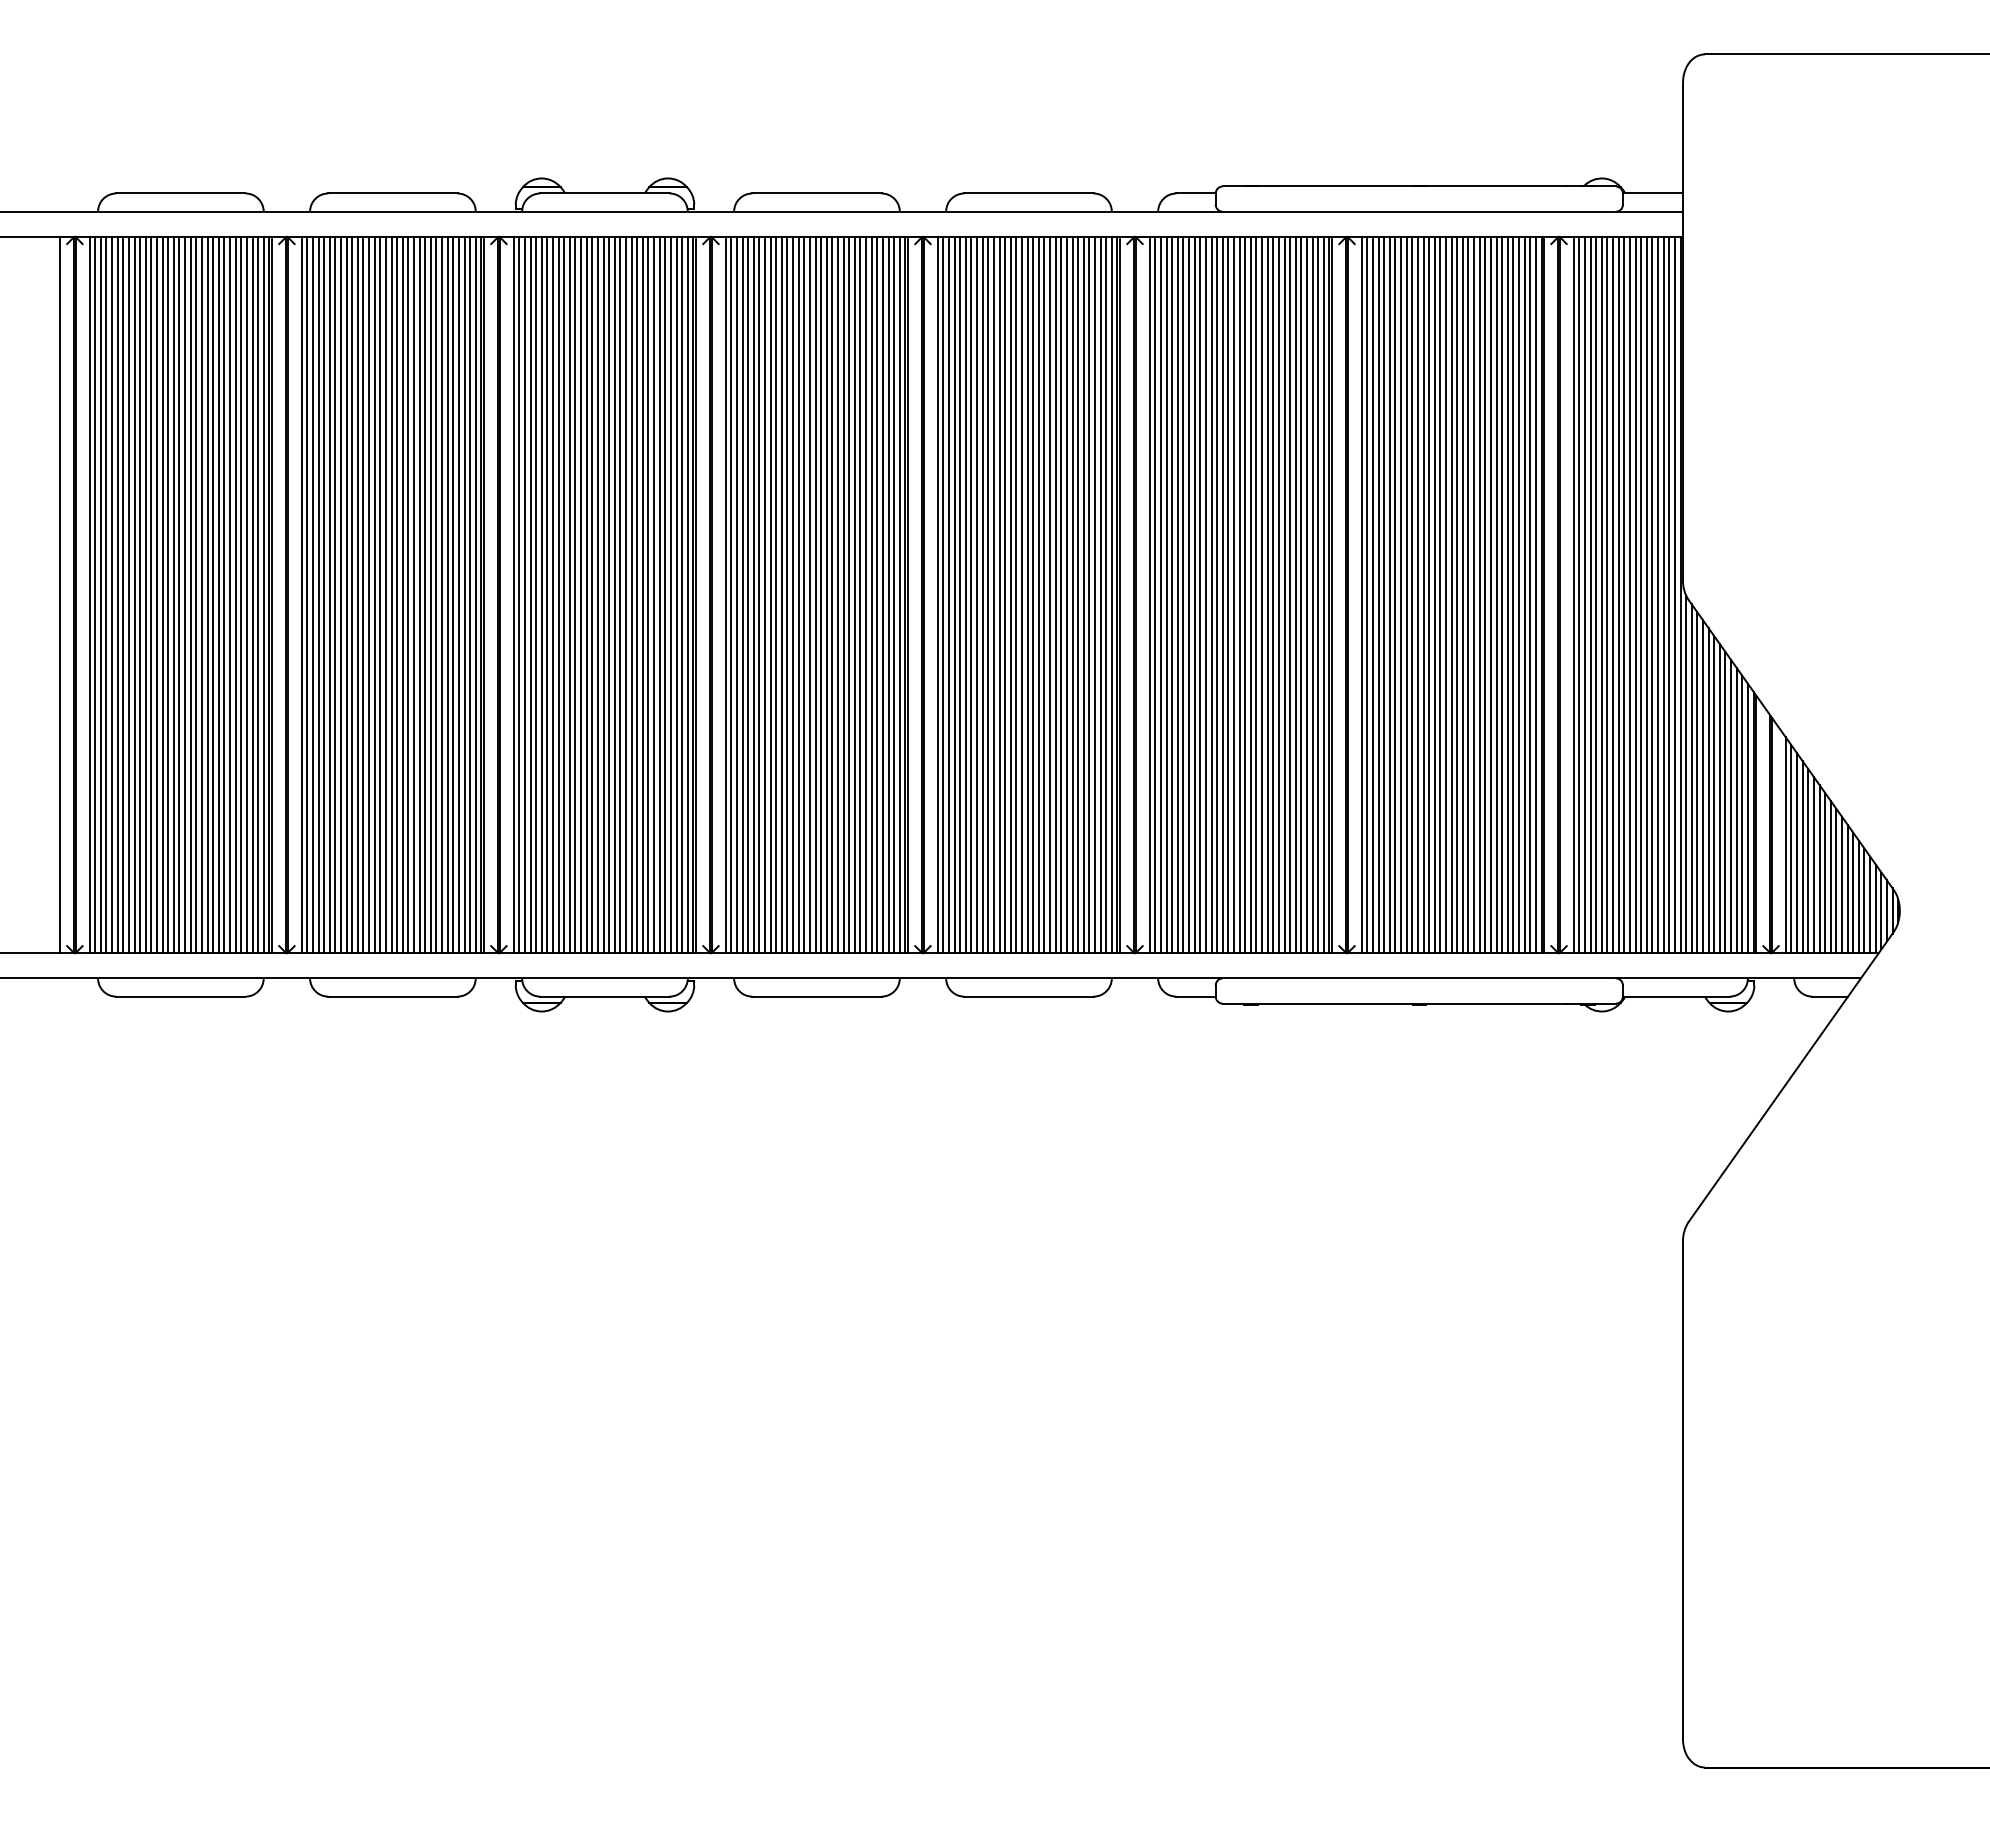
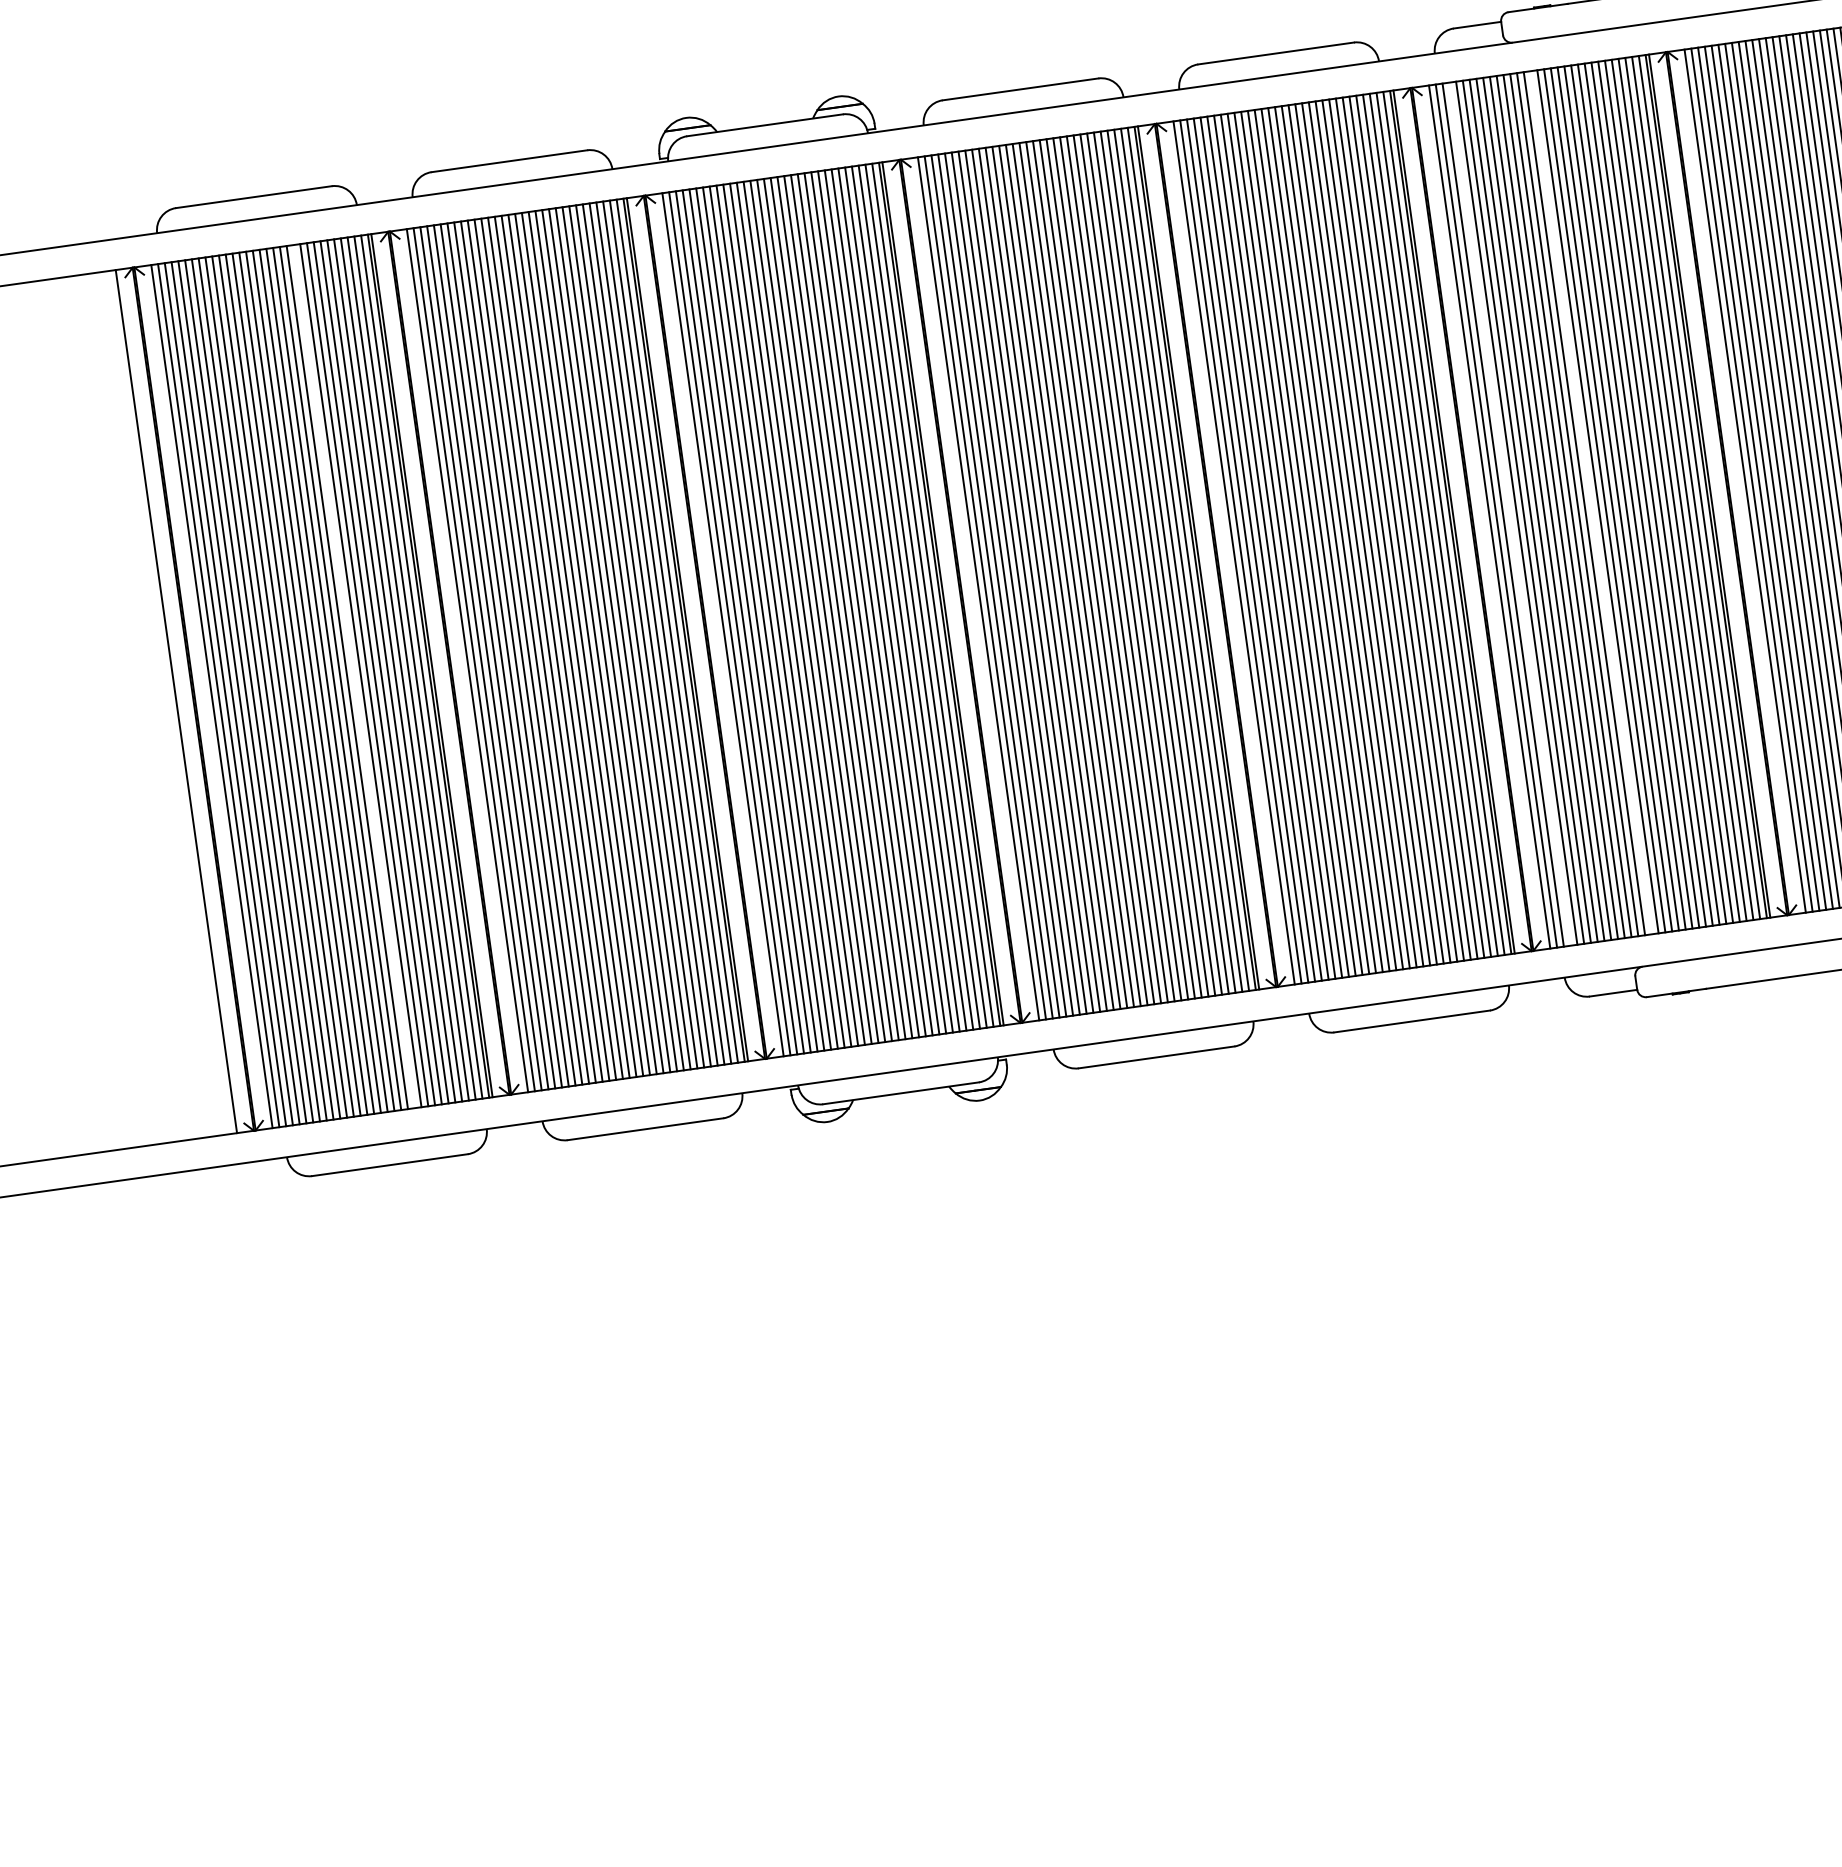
line: (207, 595) -> (354, 677), removed
line: (1166, 595) -> (1509, 514), removed
line: (1233, 595) -> (1590, 503), removed

